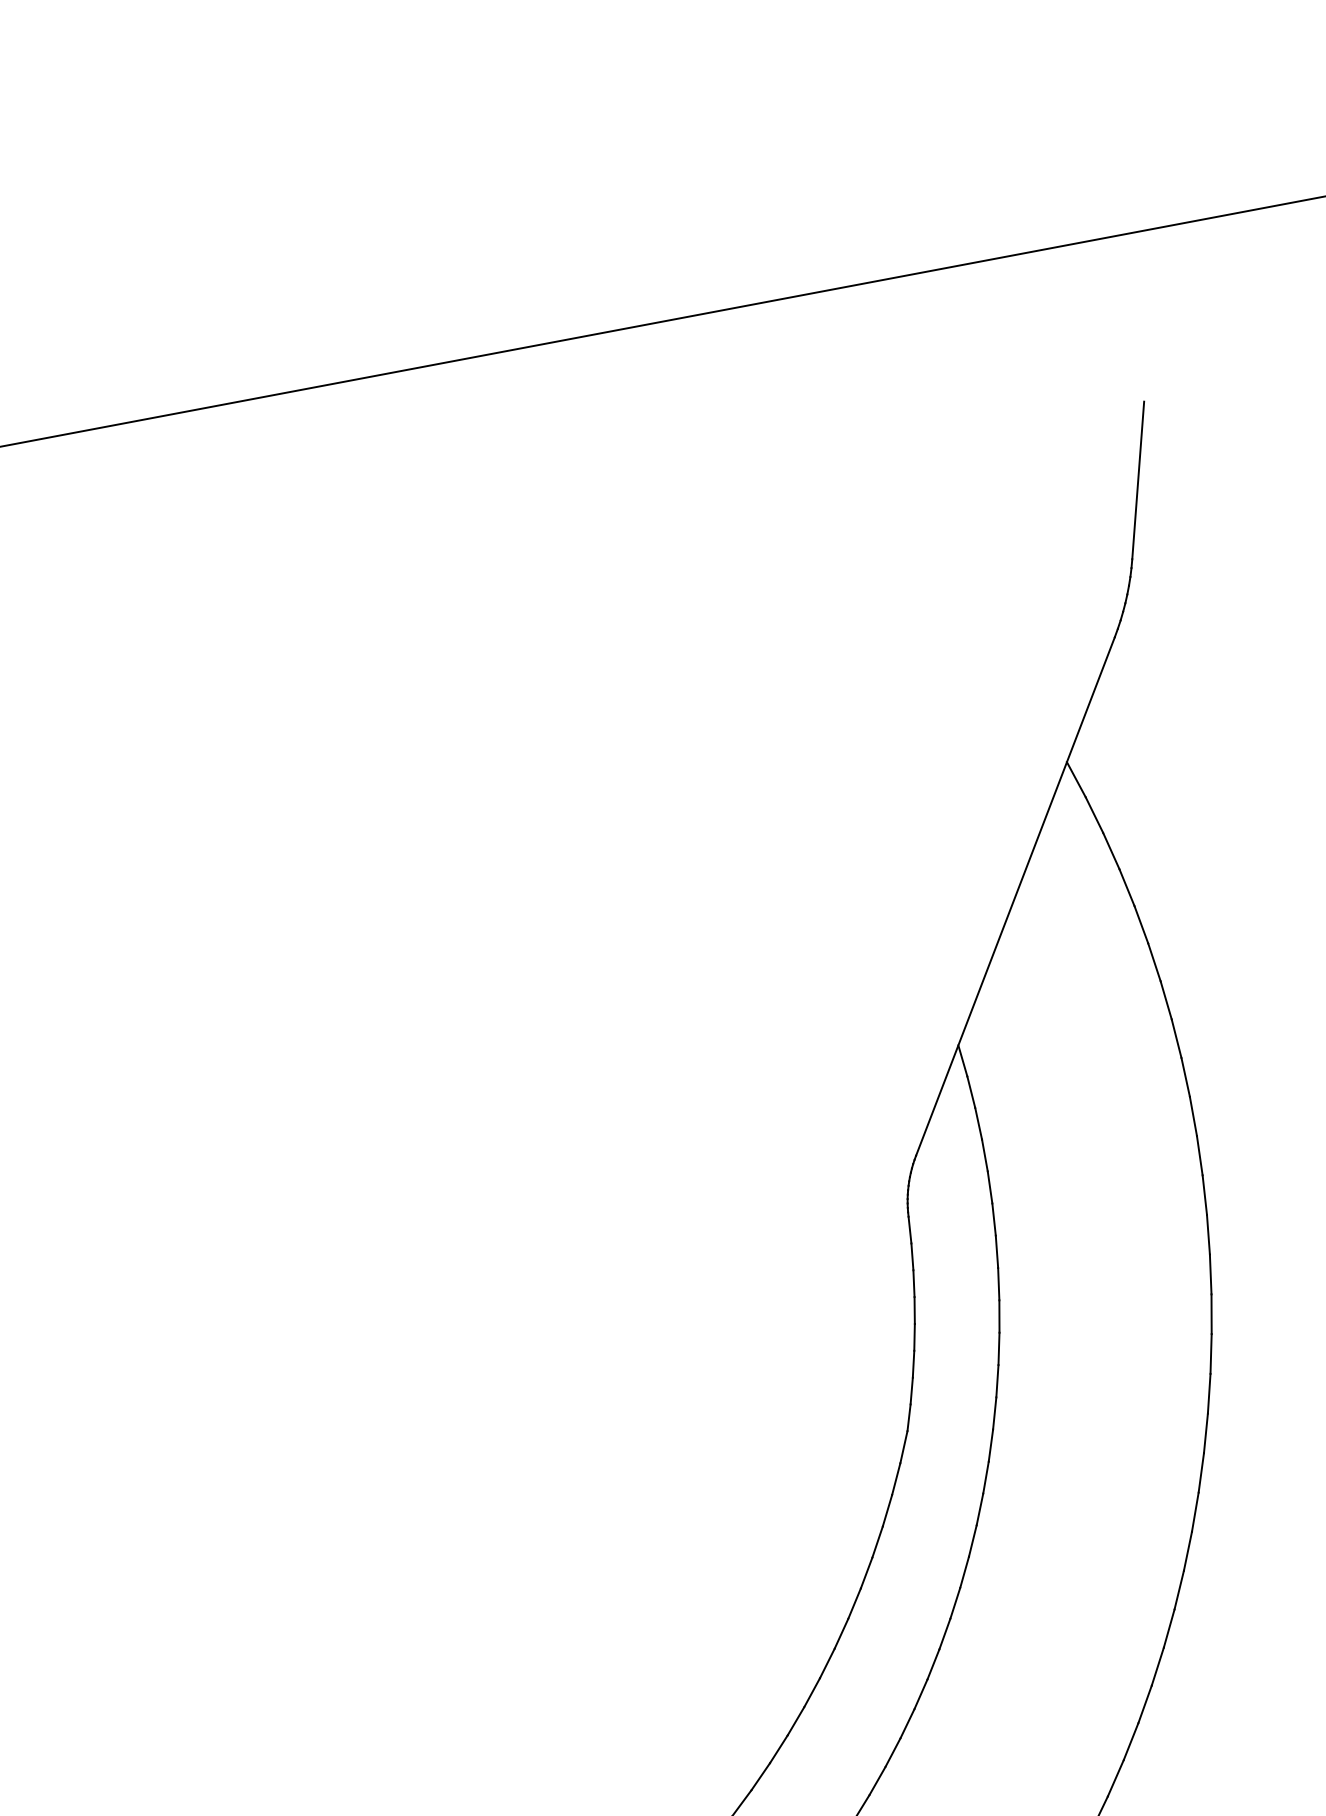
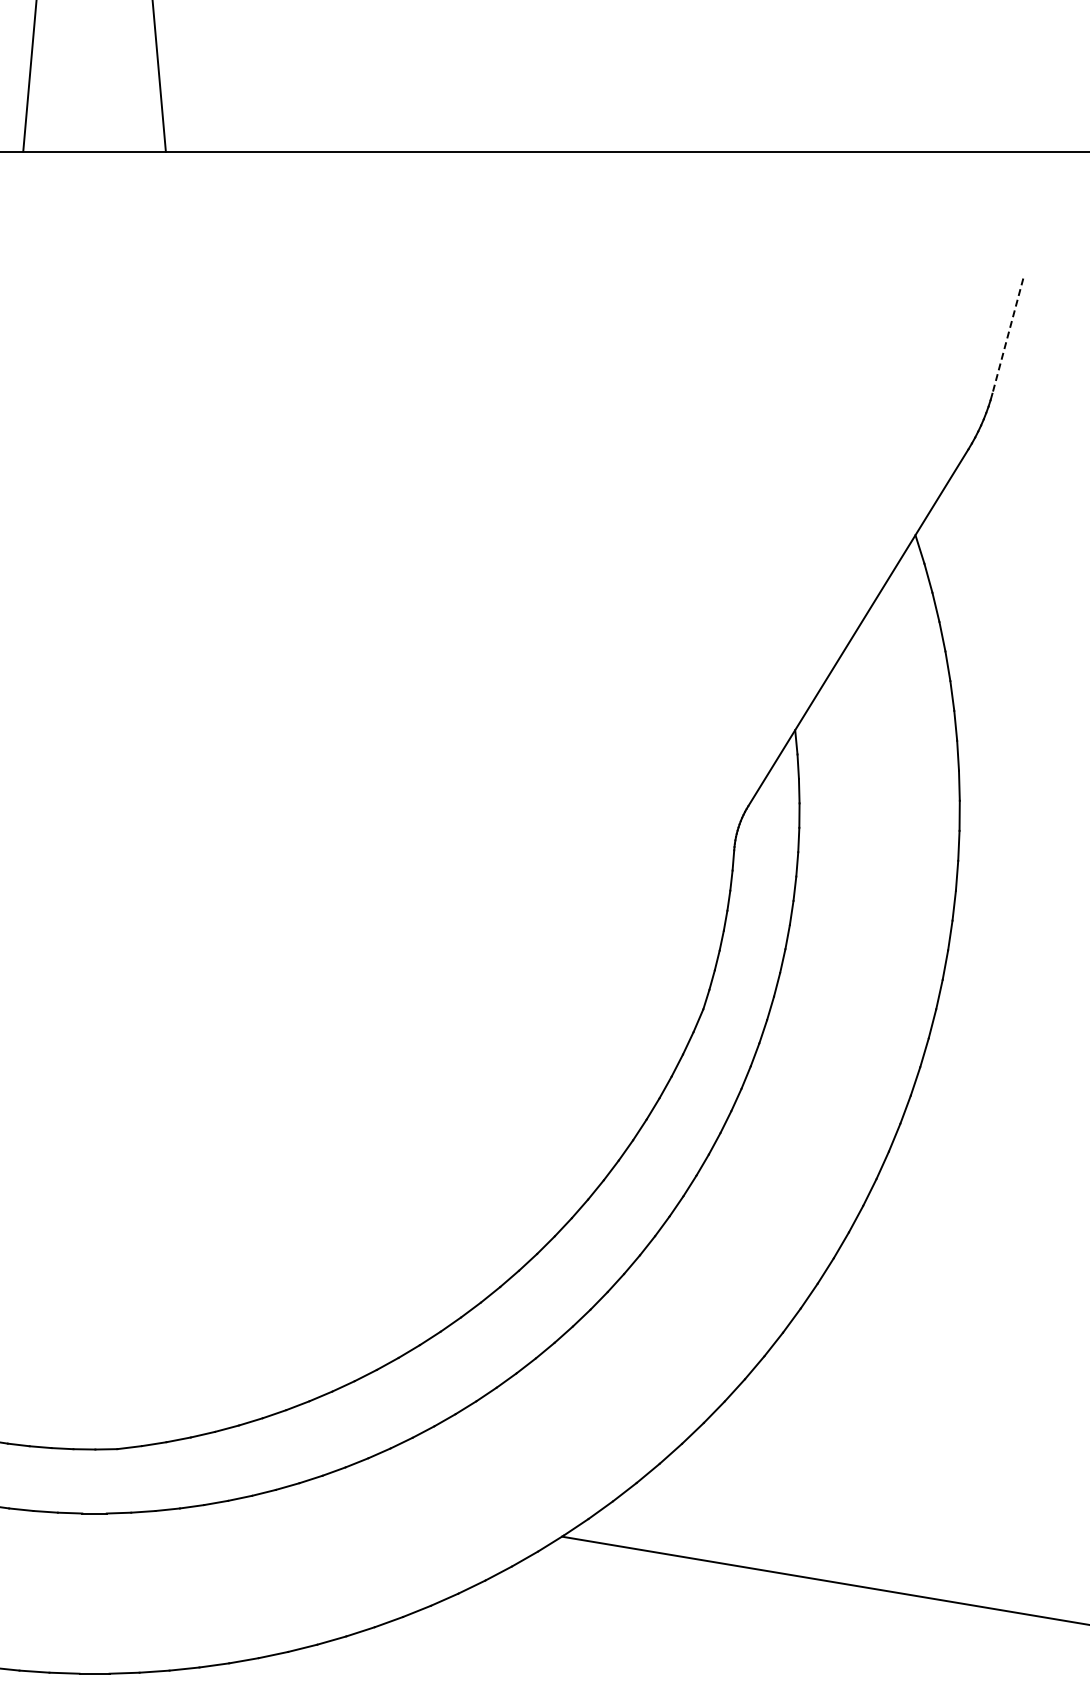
line: (1137, 480) -> (1007, 336), solid -> dashed

